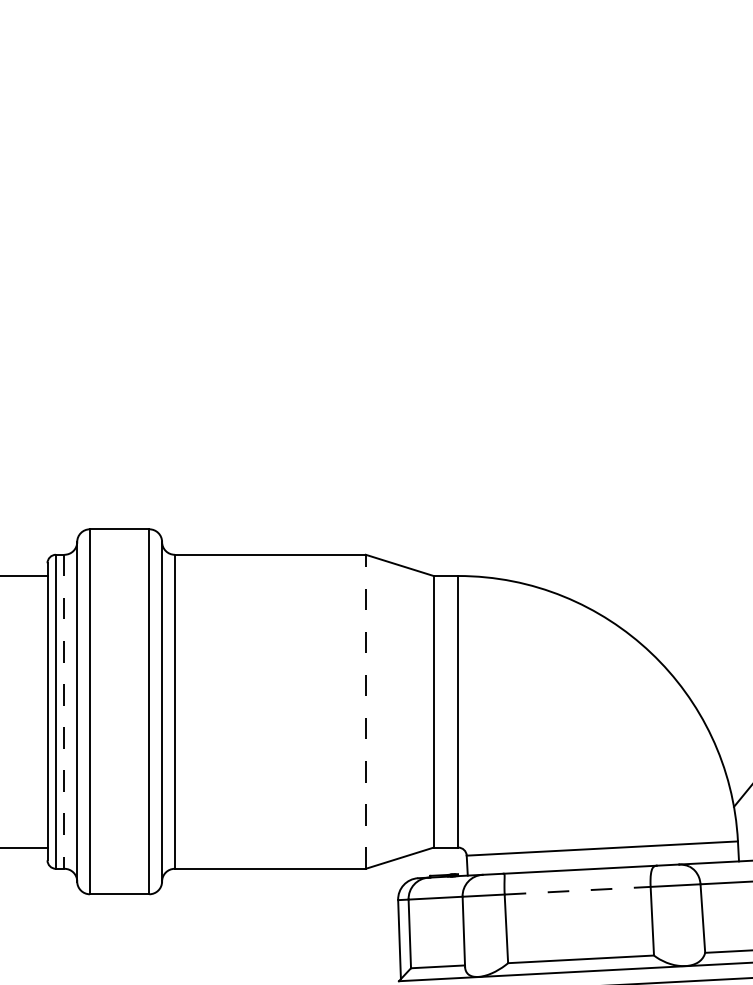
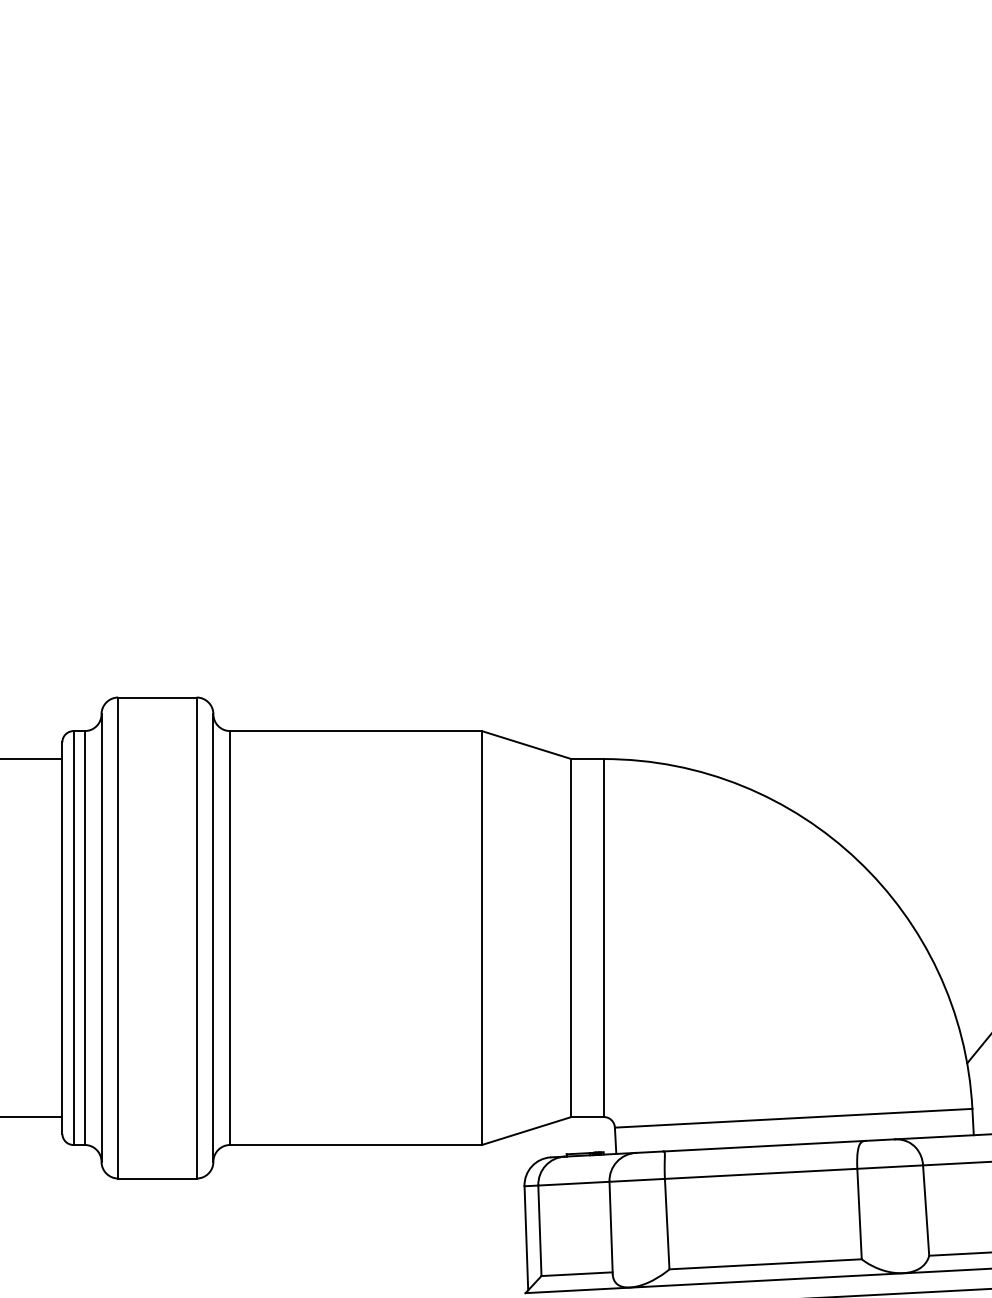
line: (365, 711) -> (481, 937), dashed -> solid
line: (64, 712) -> (84, 938), dashed -> solid
line: (578, 890) -> (762, 1173), dashed -> solid

